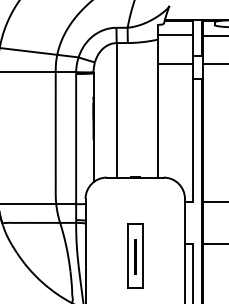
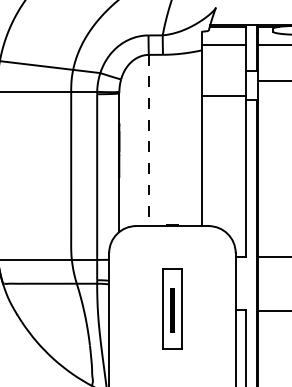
line: (175, 64) -> (223, 96), moved
line: (116, 110) -> (148, 140), solid -> dashed
part: (135, 255) -> (172, 308), moved

